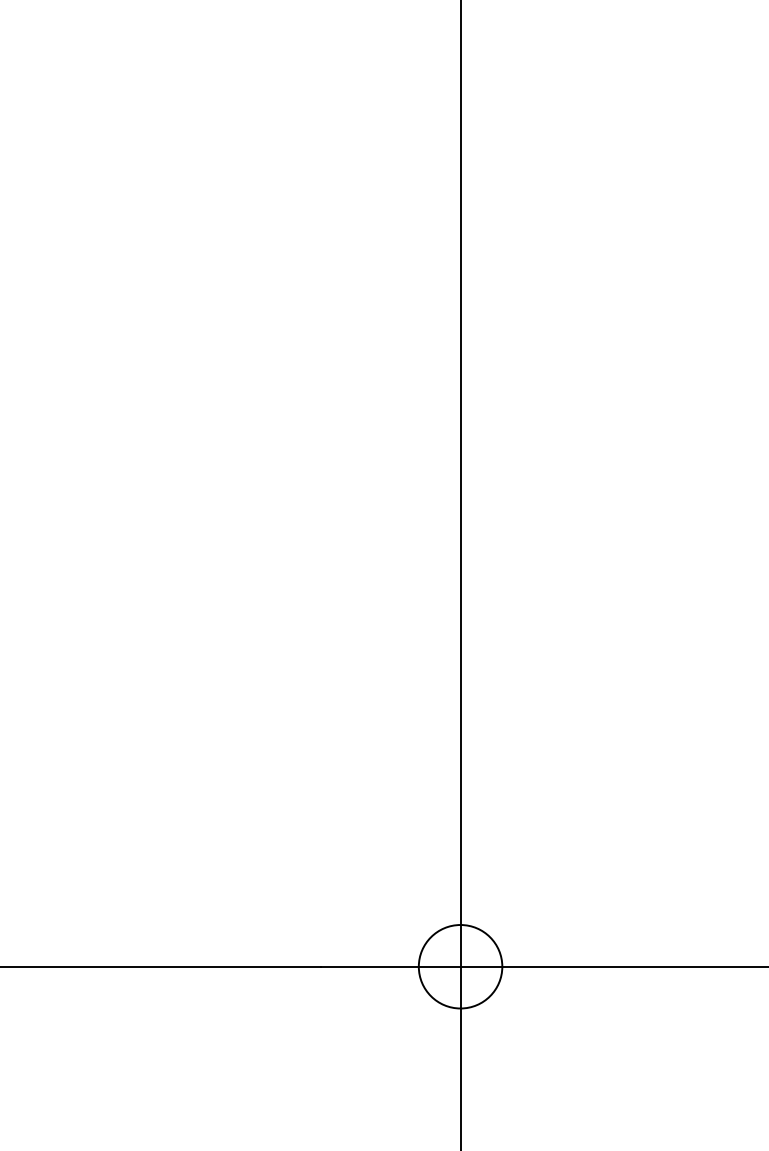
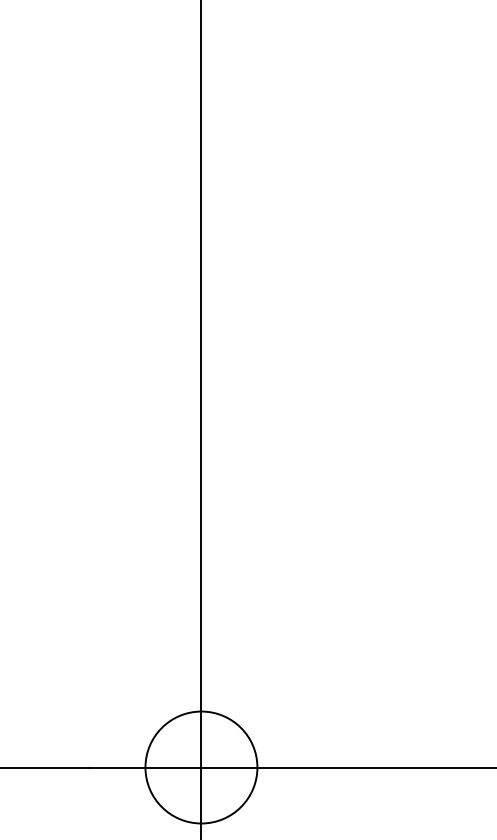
circle: (460, 966) -> (201, 767), size x1.67

